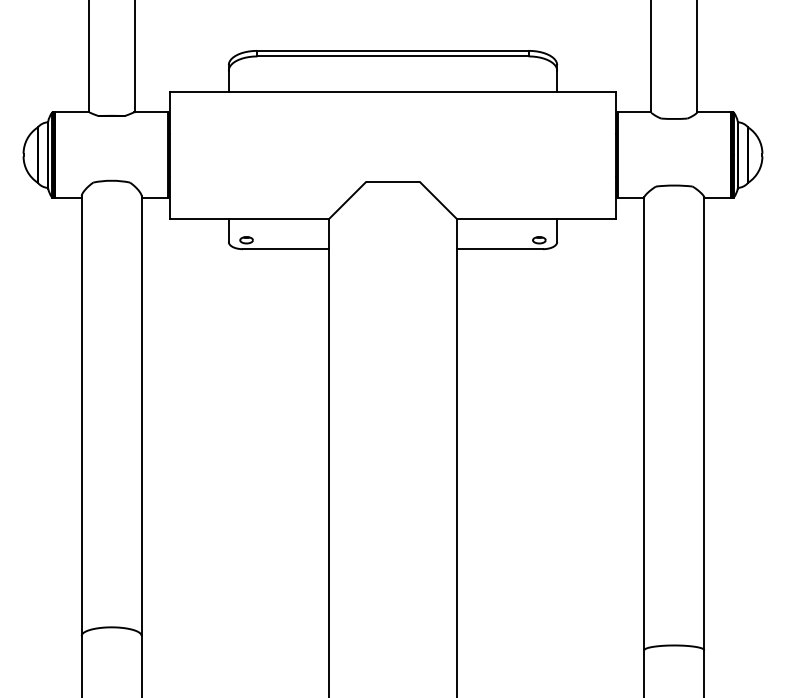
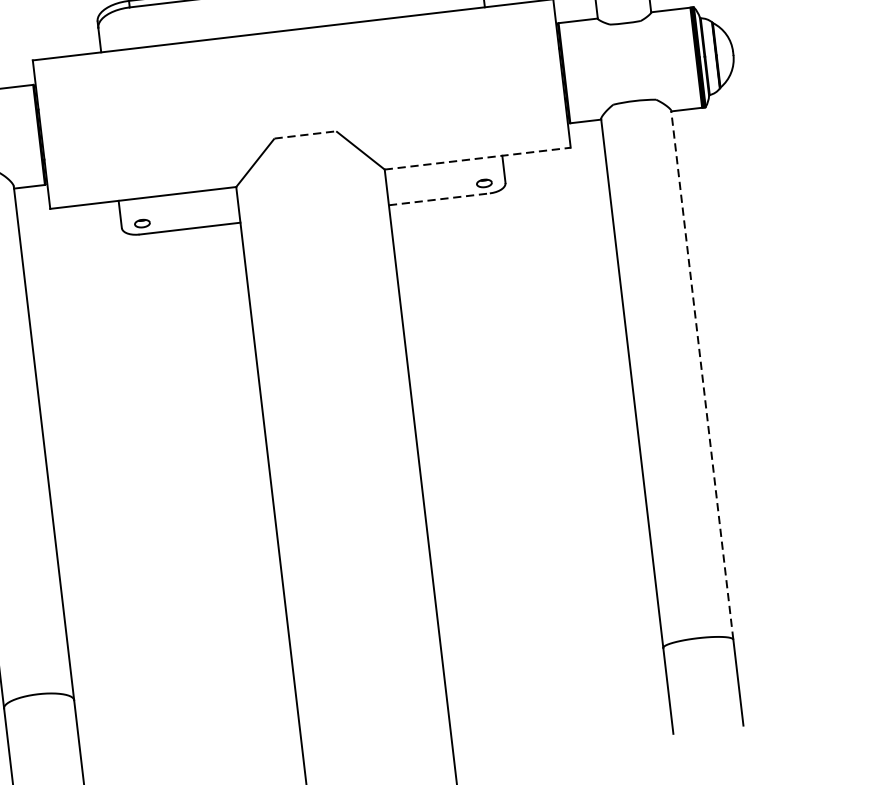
line: (393, 181) -> (305, 134), solid -> dashed
line: (536, 218) -> (478, 158), solid -> dashed
line: (500, 249) -> (440, 199), solid -> dashed
line: (704, 423) -> (702, 374), solid -> dashed

